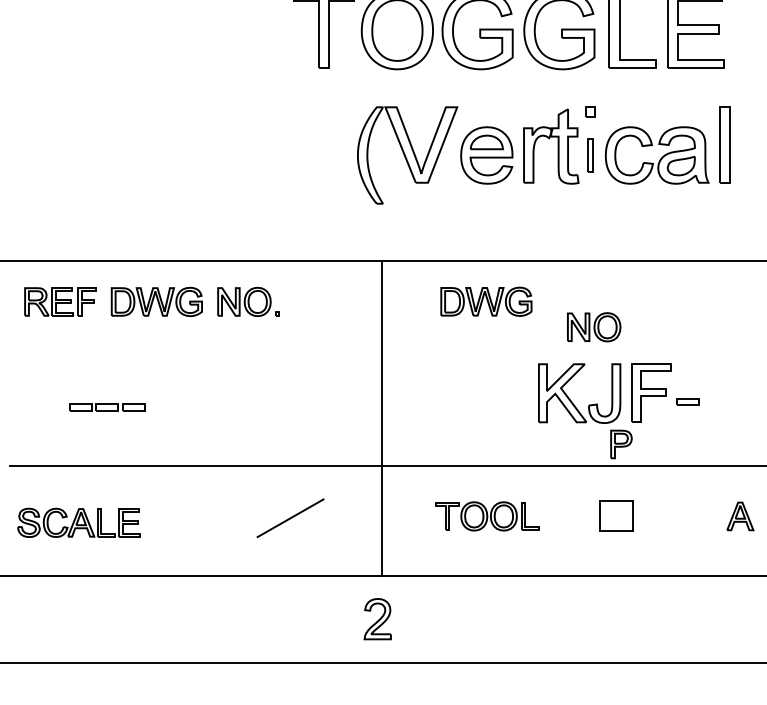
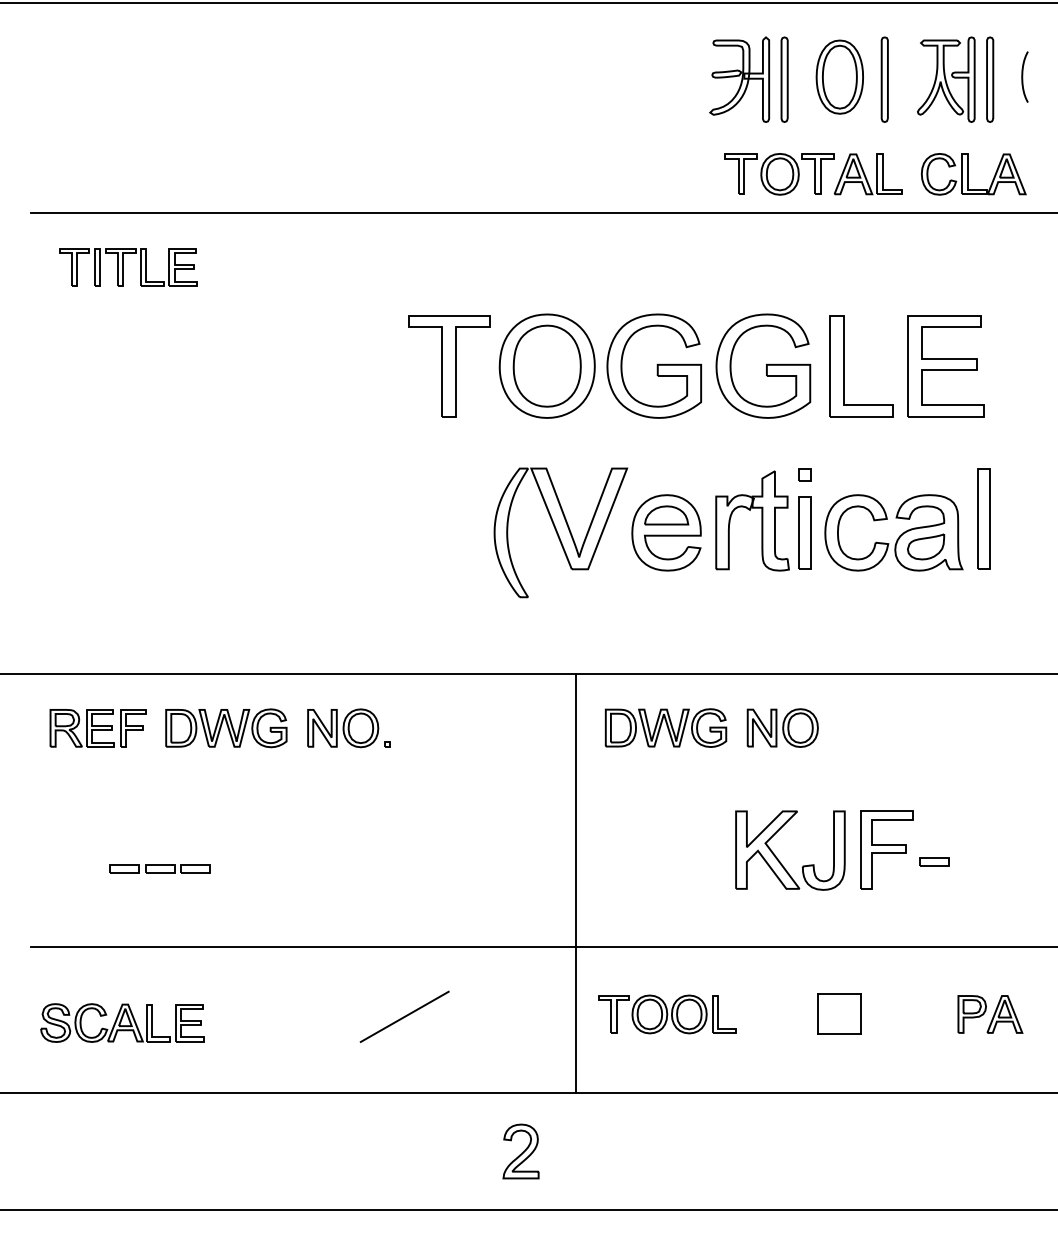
part: (590, 155) -> (804, 532), size x1.67
part: (593, 326) -> (782, 727), moved
line: (382, 418) -> (576, 883), moved
part: (620, 444) -> (971, 1014), moved

